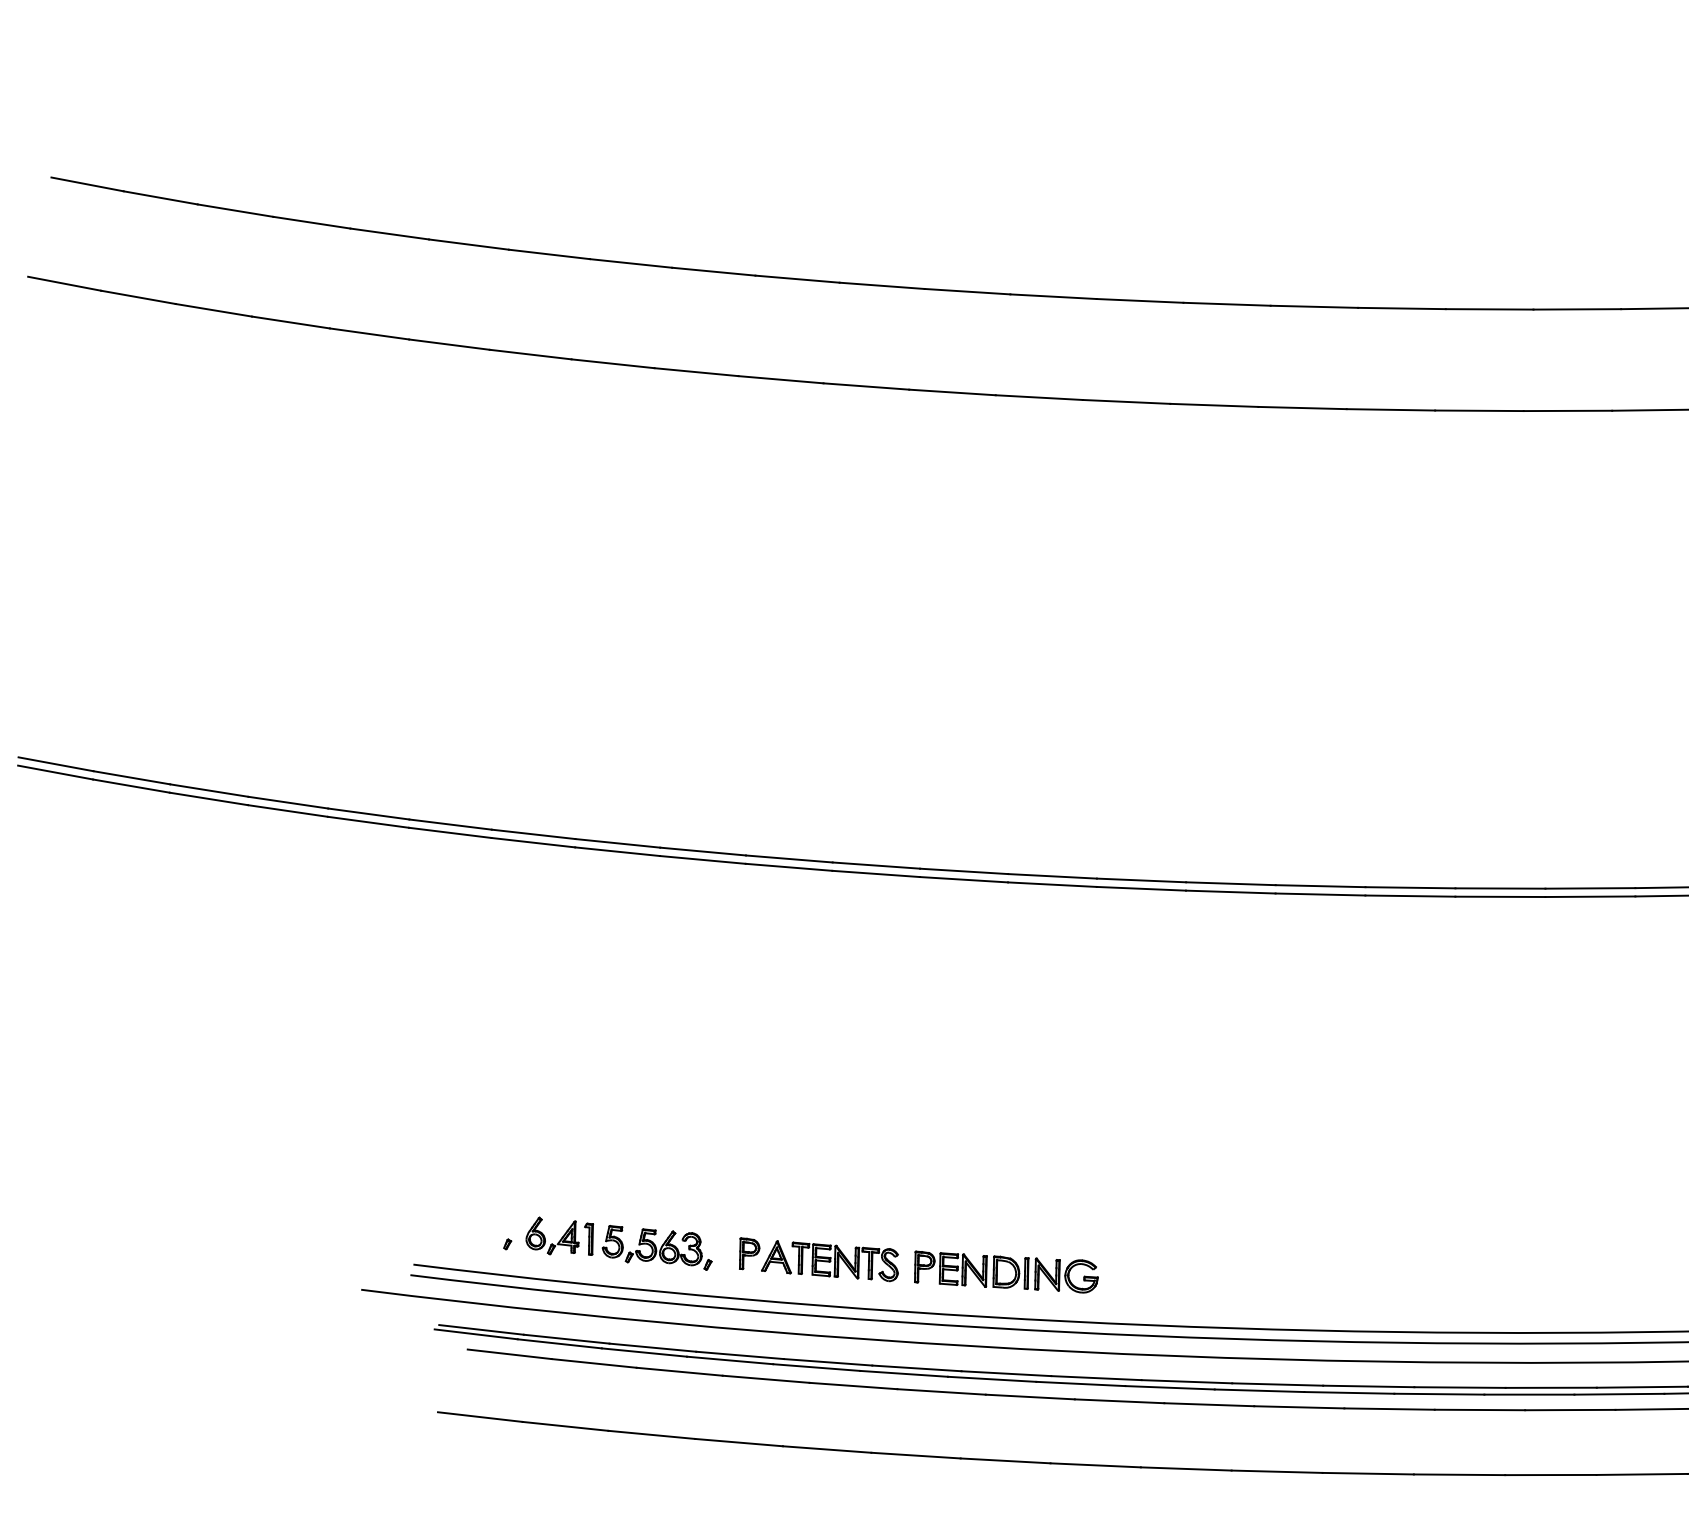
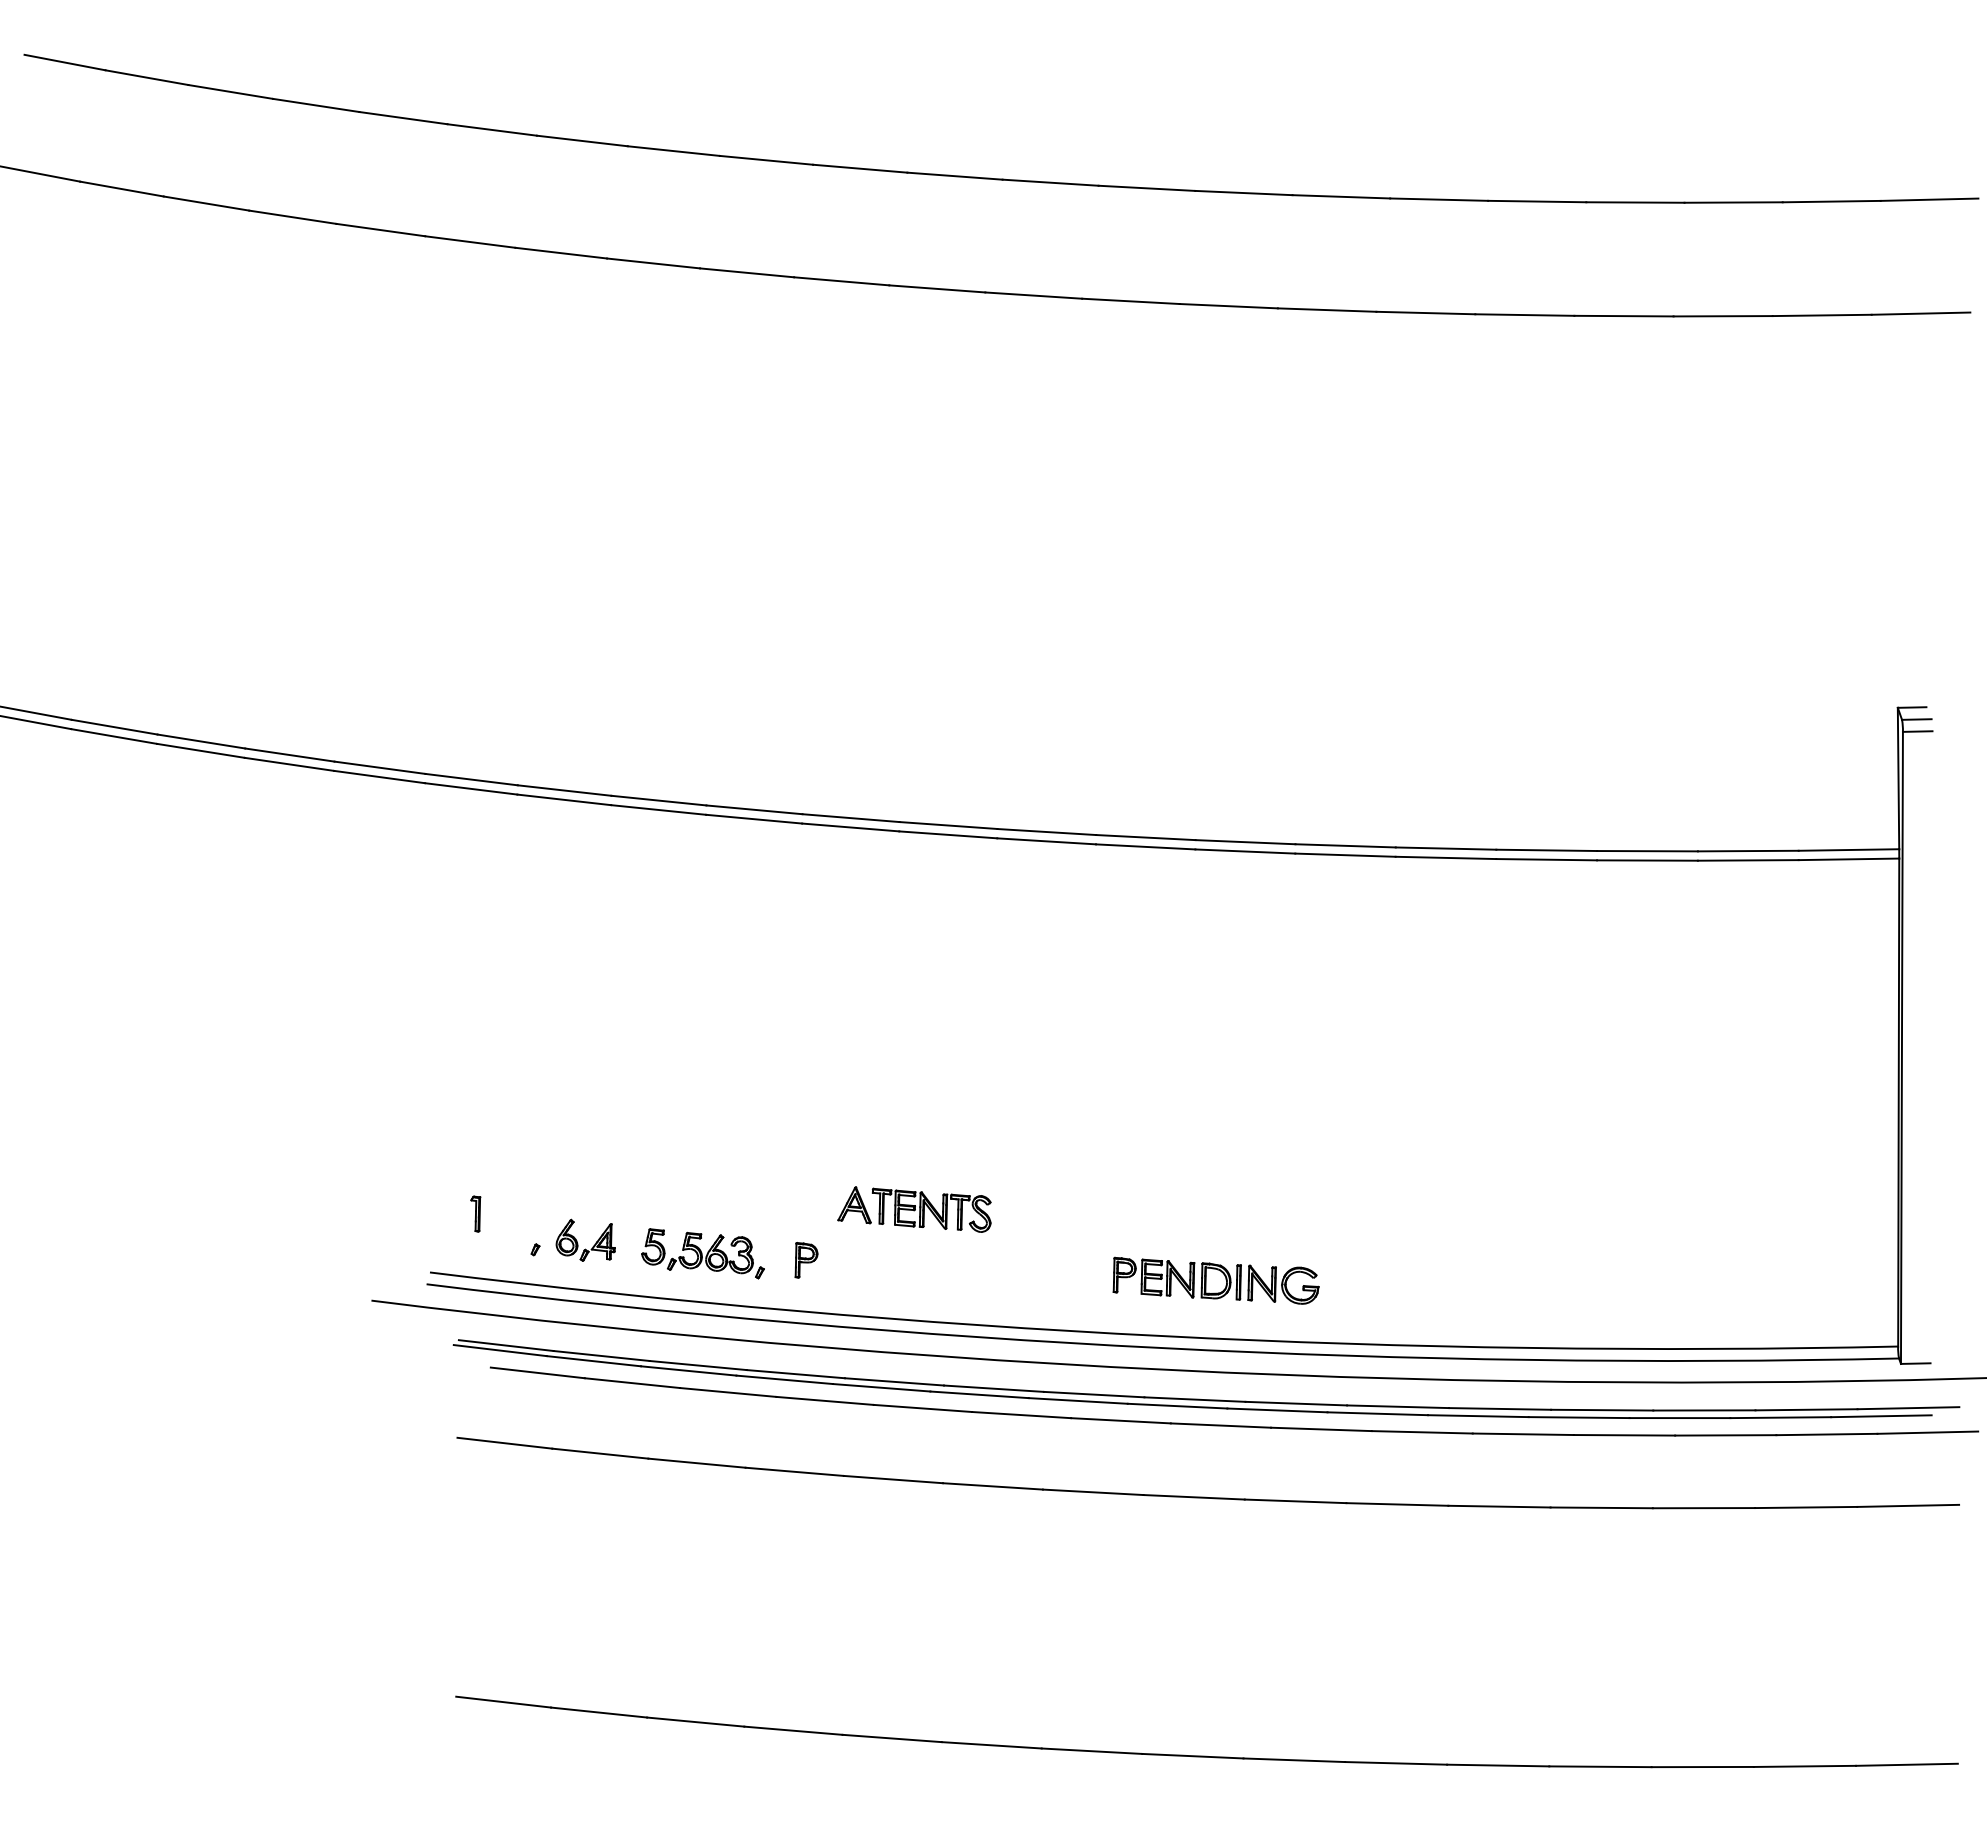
part: (588, 1238) -> (475, 1213), moved
part: (829, 1261) -> (914, 1209), moved
part: (1005, 1271) -> (1215, 1280), moved

